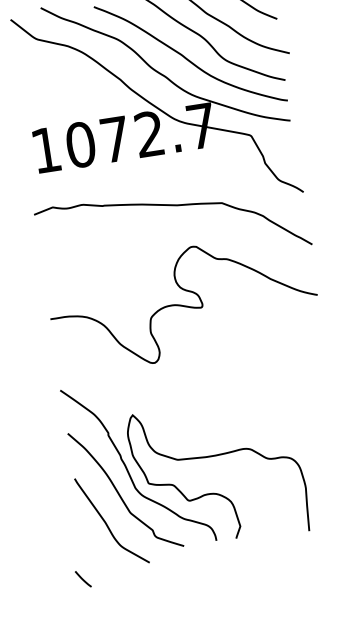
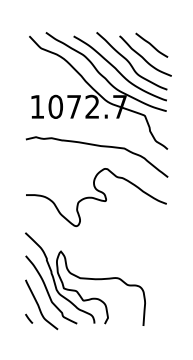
curve: (83, 578) -> (29, 318), moved

